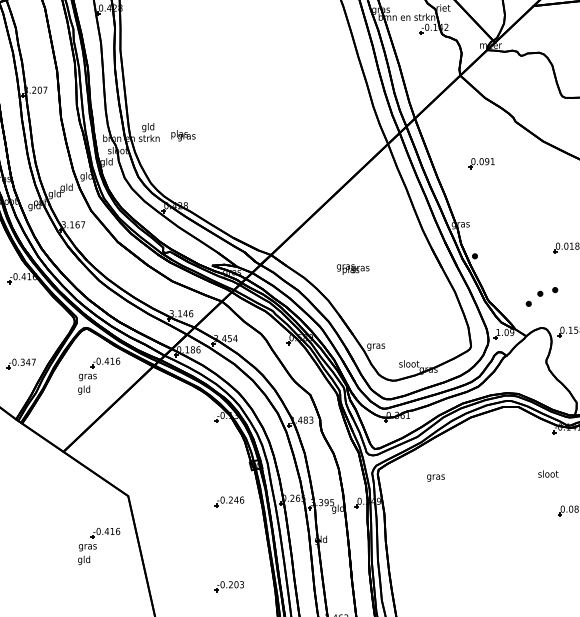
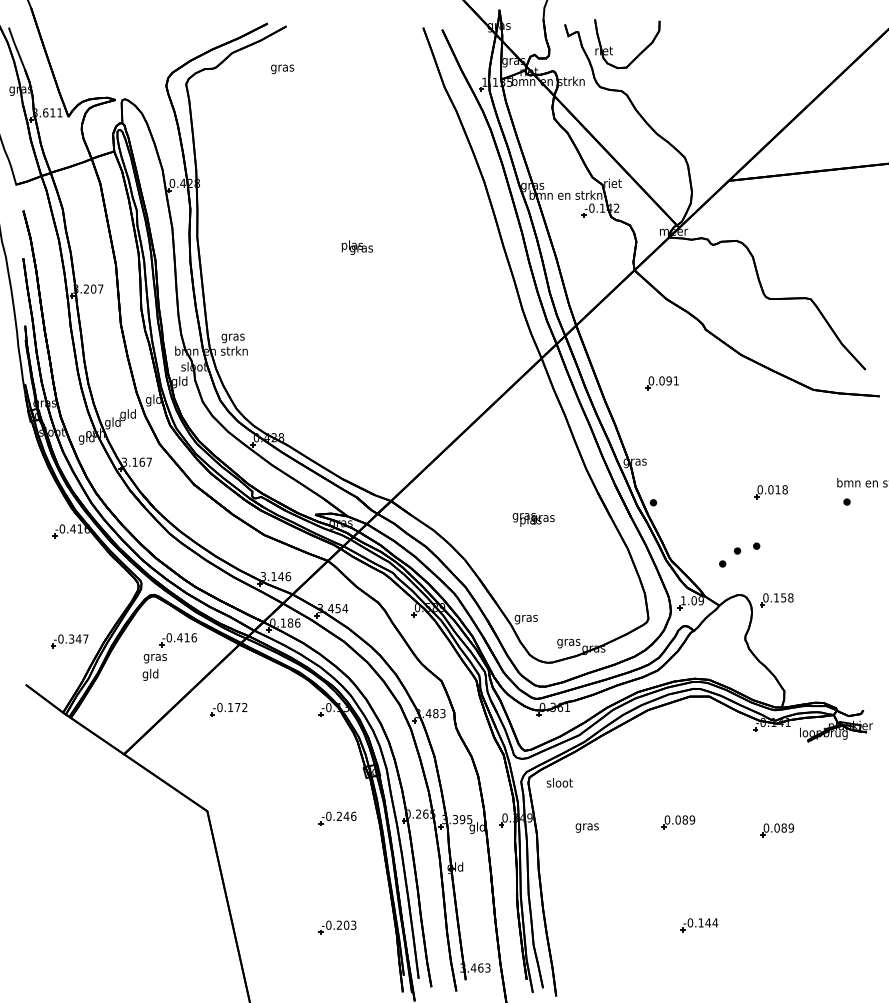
text: (147, 127) -> (232, 337), gld -> gras
text: (182, 135) -> (356, 247), moved
text: (352, 269) -> (533, 519), moved
text: (408, 364) -> (568, 642), sloot -> gras
part: (144, 417) -> (228, 709), added
text: (548, 473) -> (559, 782), moved
text: (435, 477) -> (586, 827), moved
part: (494, 504) -> (678, 822), added
part: (98, 546) -> (169, 875), removed
part: (510, 584) -> (699, 925), added

